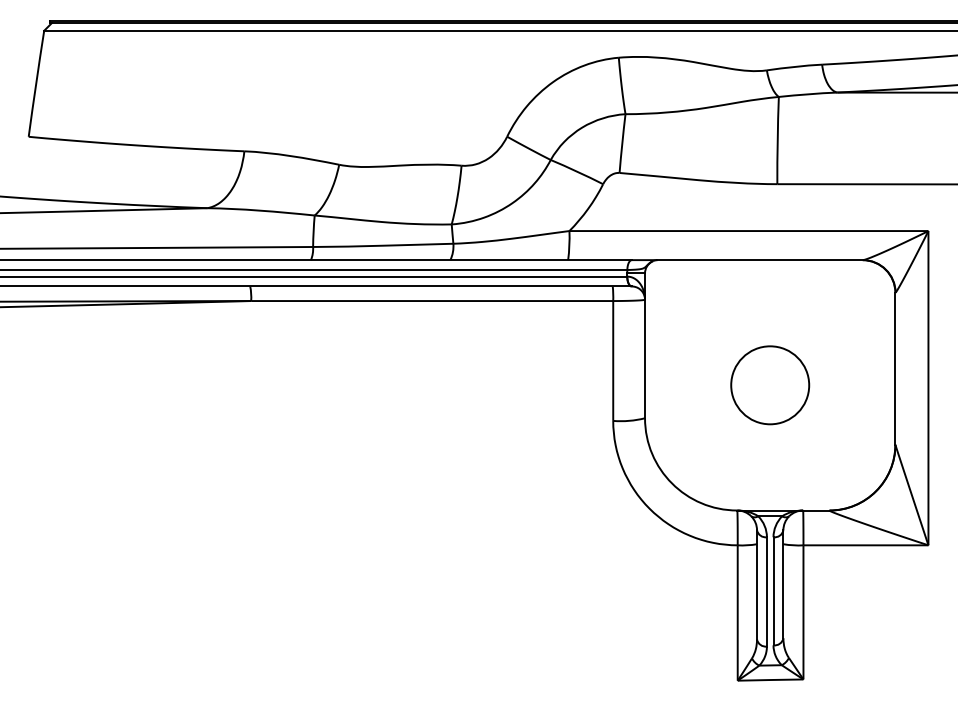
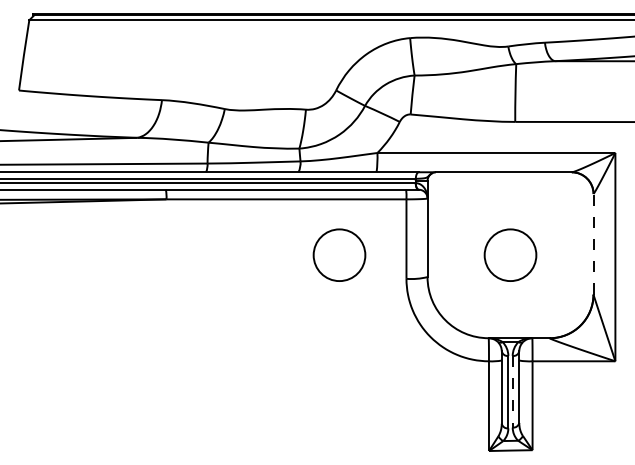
line: (895, 367) -> (593, 243), solid -> dashed
circle: (512, 384) -> (339, 254), added
line: (773, 590) -> (512, 391), solid -> dashed

